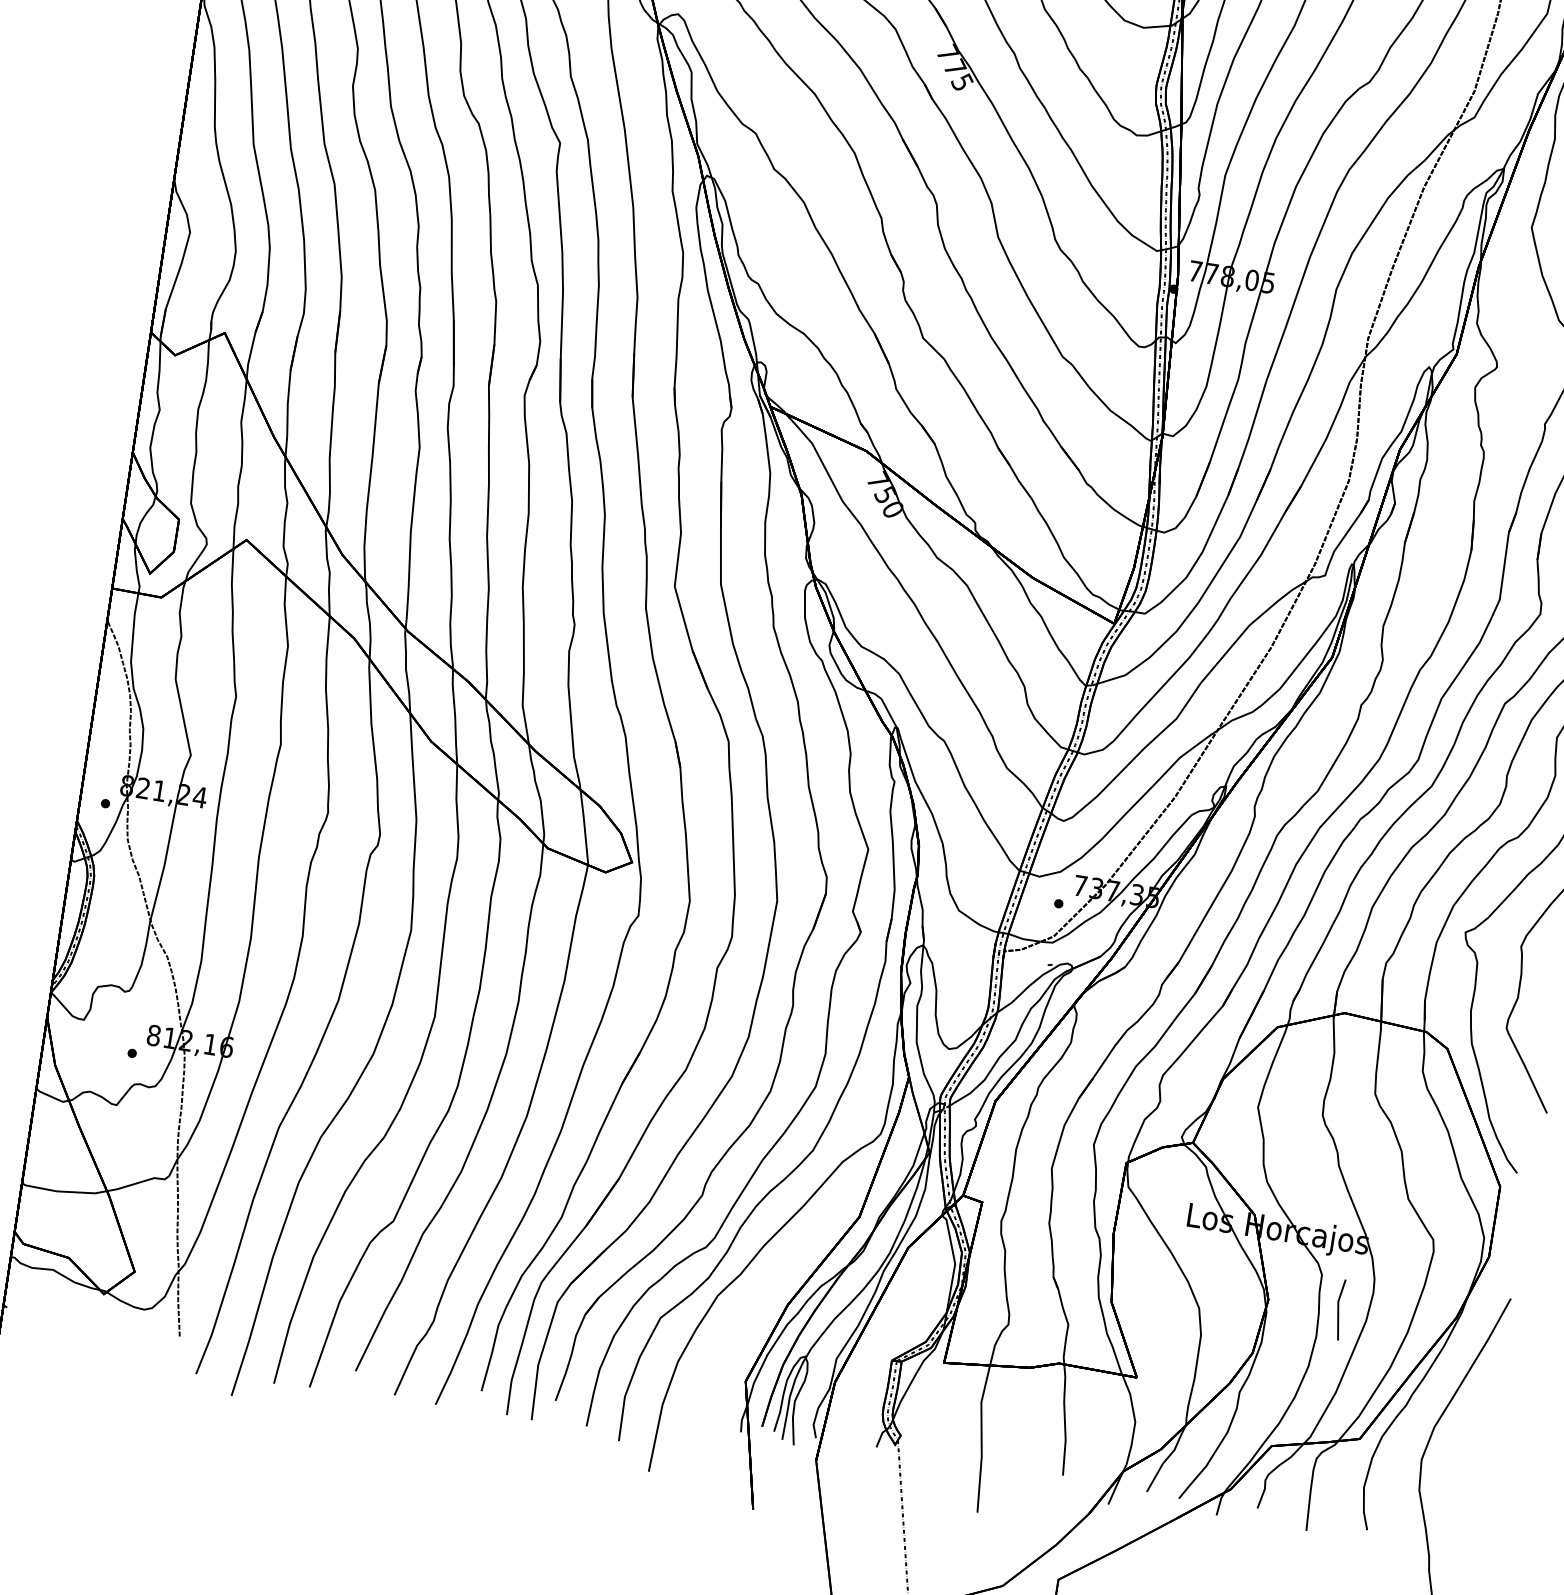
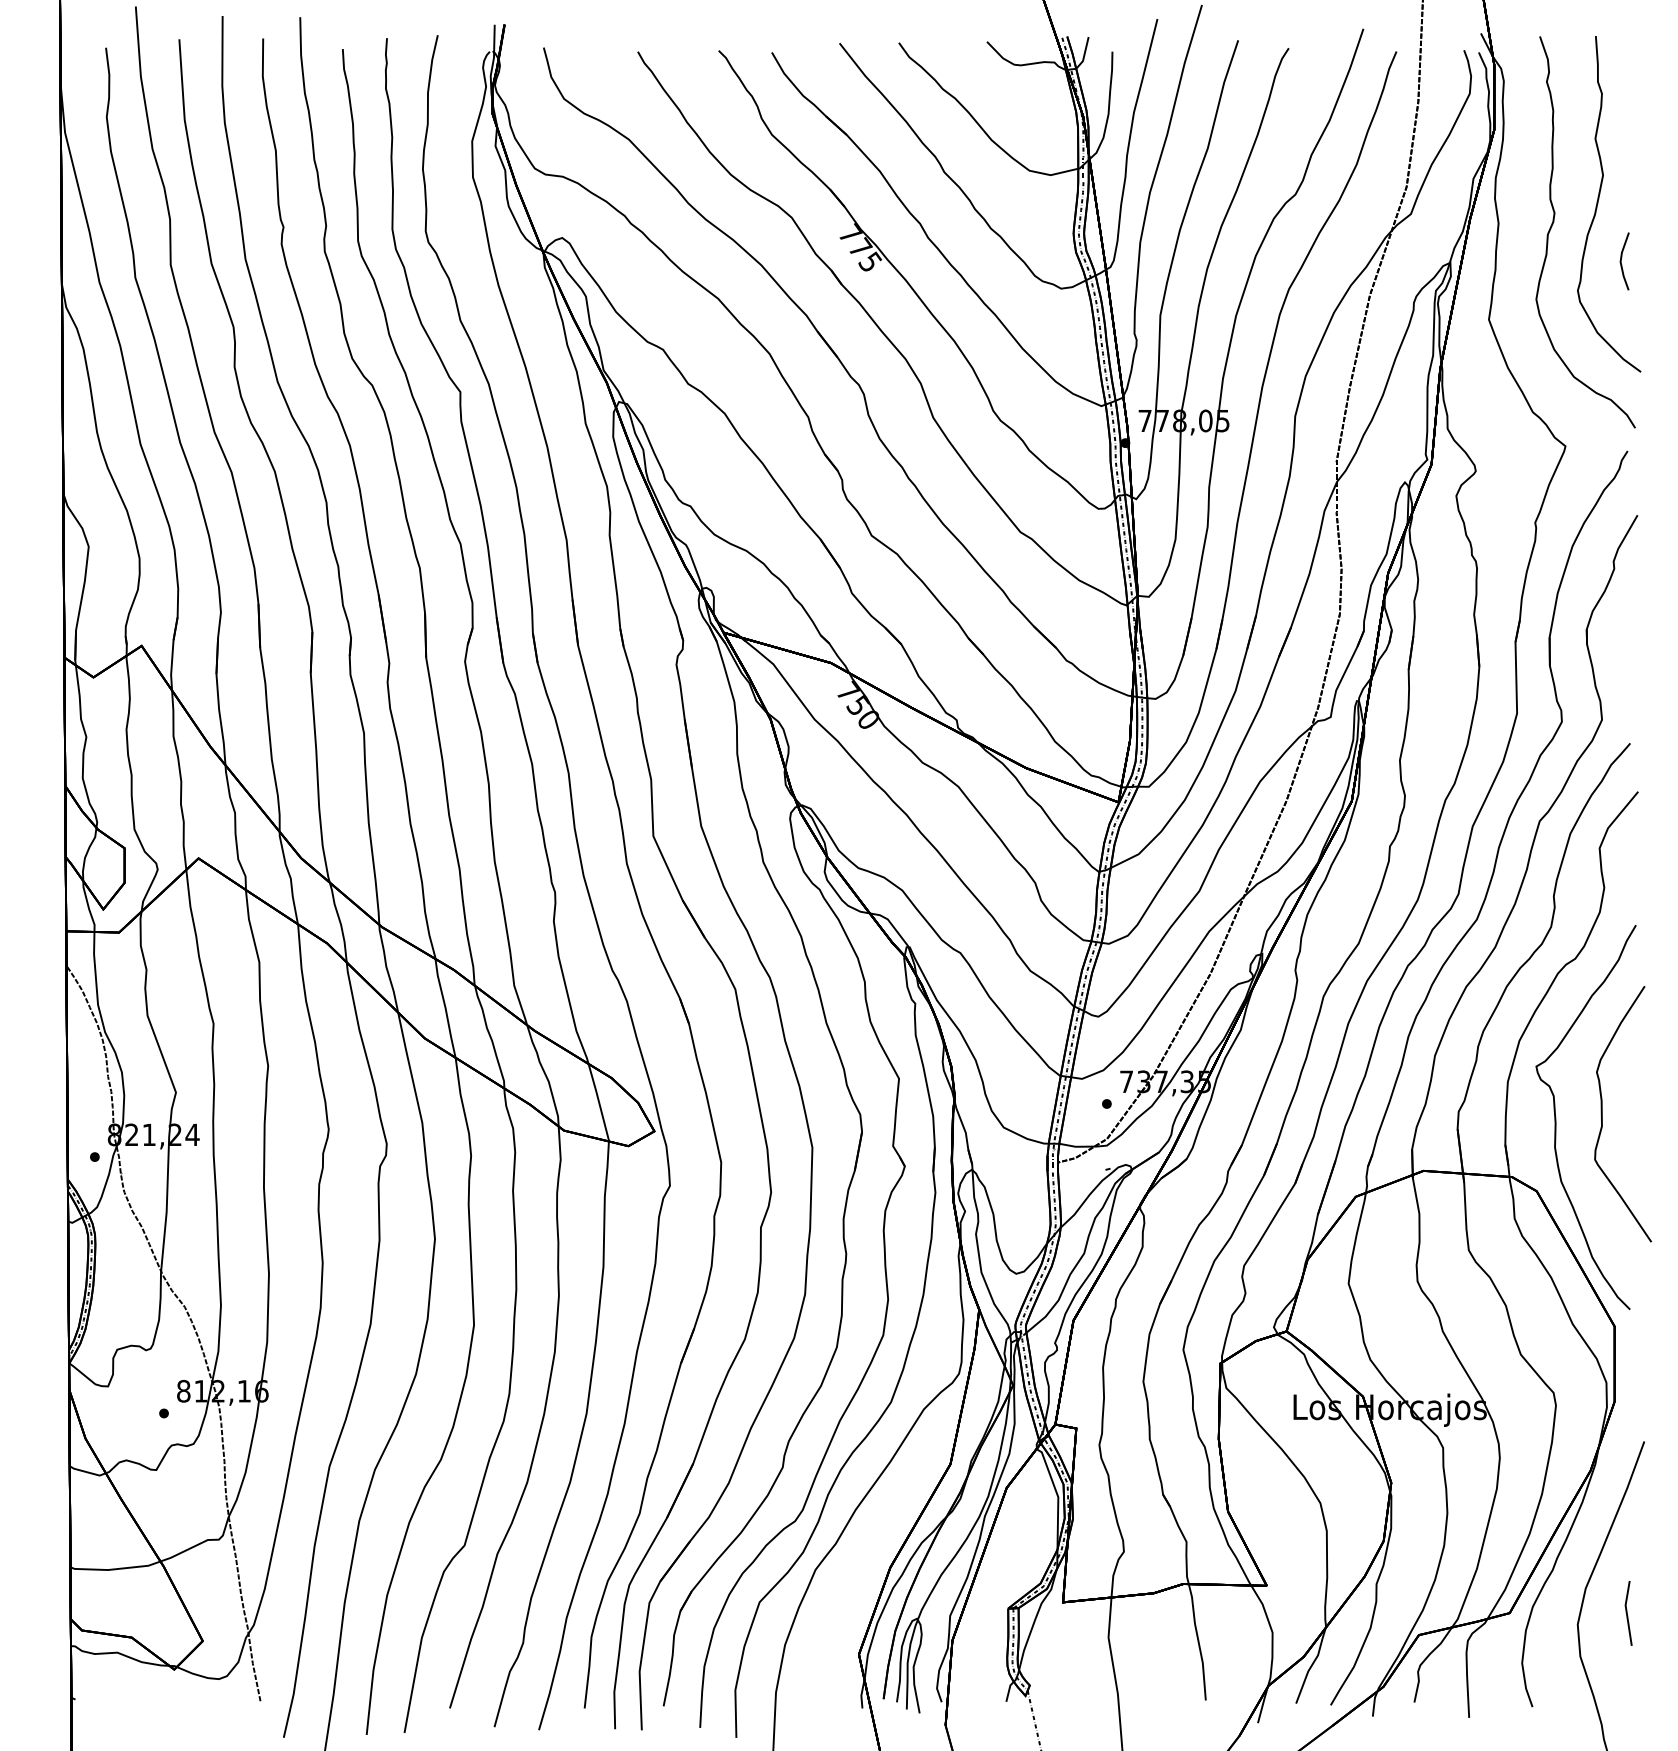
line: (1338, 1309) -> (1627, 1613), moved

